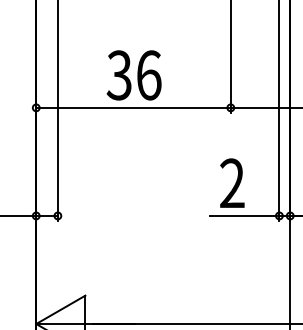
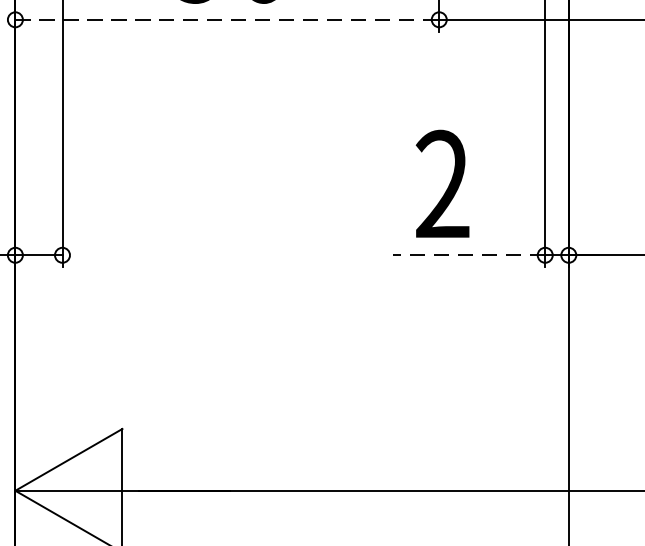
line: (134, 107) -> (229, 18), solid -> dashed
line: (244, 215) -> (469, 254), solid -> dashed

